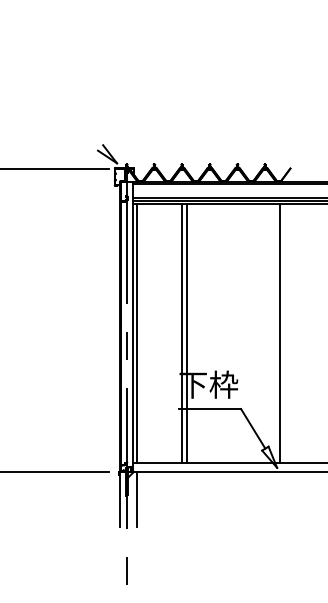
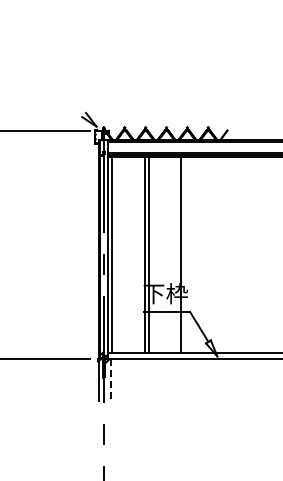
line: (279, 334) -> (180, 255), moved
line: (136, 499) -> (111, 380), solid -> dashed

